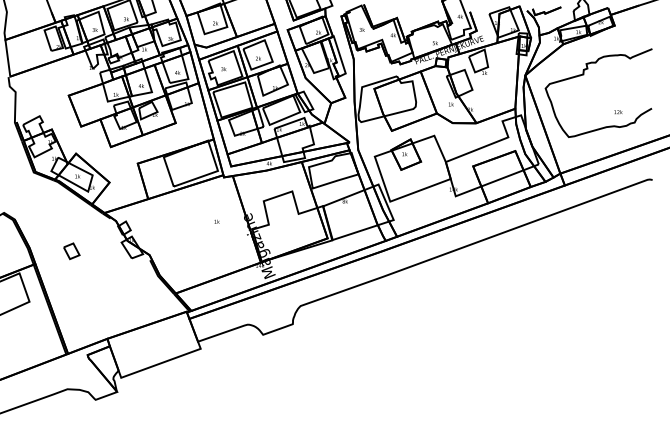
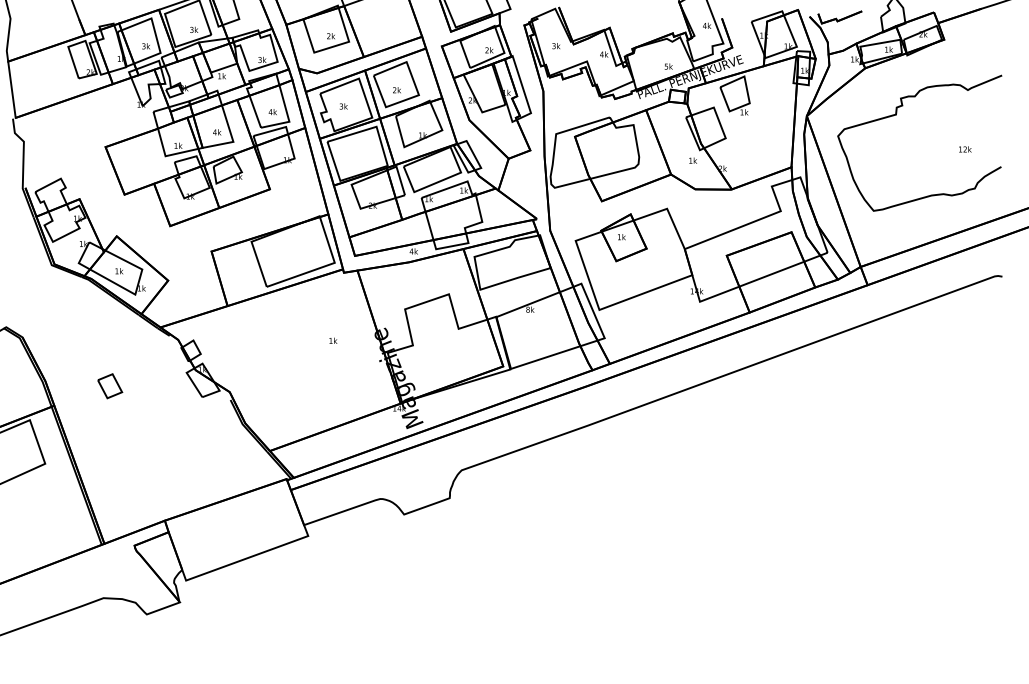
text: (618, 112) -> (965, 149), moved

